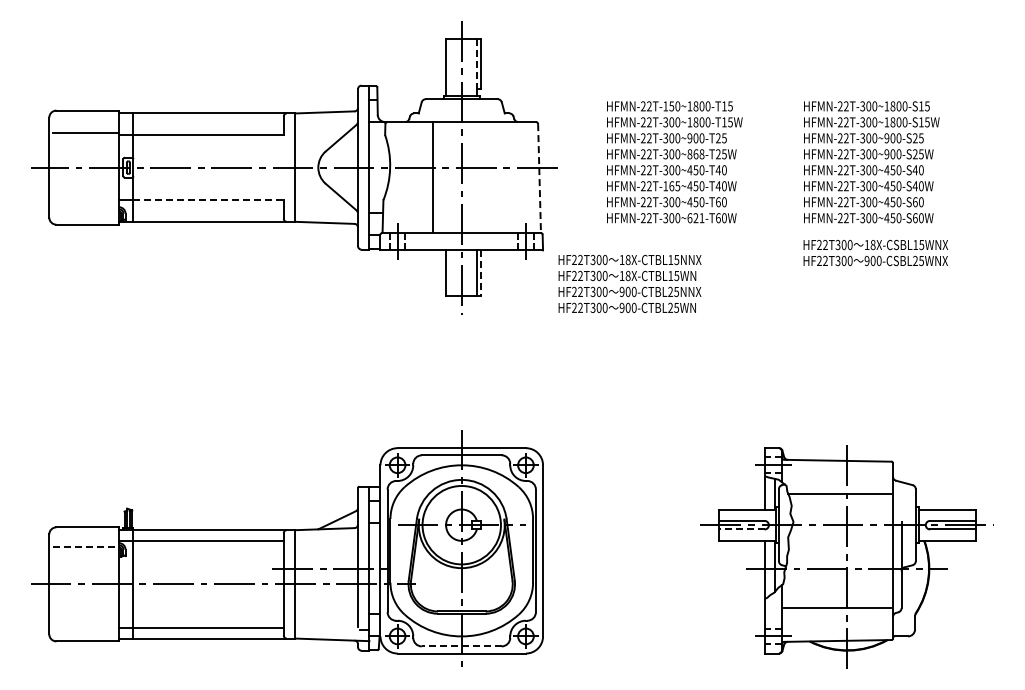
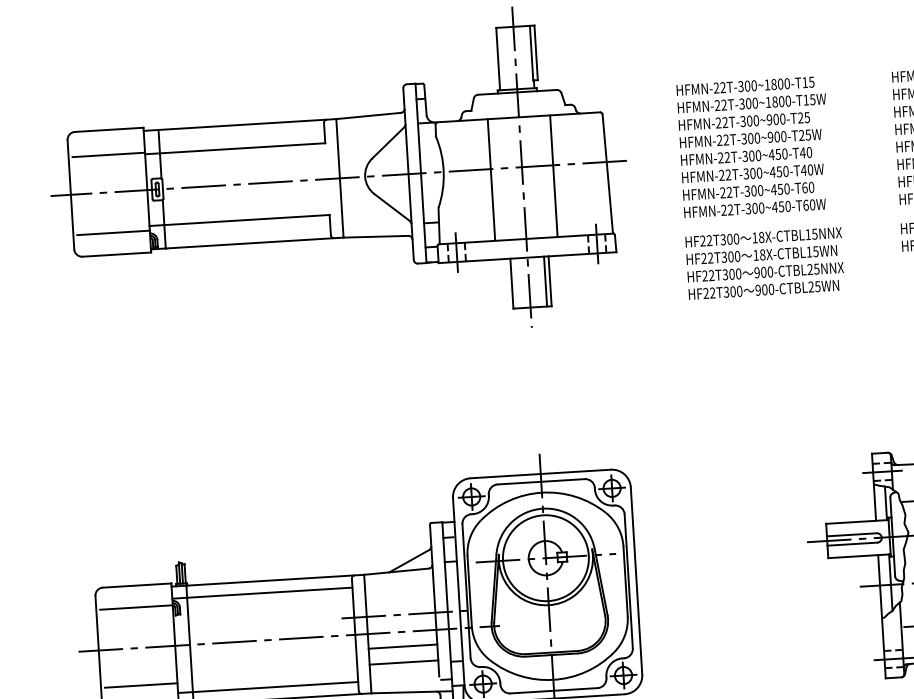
line: (476, 64) -> (531, 53), dashed -> solid
text: (668, 106) -> (743, 86), HFMN-22T-150~1800-T15 -> HFMN-22T-300~1800-T15
text: (695, 154) -> (776, 137), HFMN-22T-300~868-T25W -> HFMN-22T-300~900-T25W
line: (490, 177) -> (554, 176), added
line: (539, 178) -> (607, 173), dashed -> solid
text: (671, 186) -> (752, 173), HFMN-22T-165~450-T40W -> HFMN-22T-300~450-T40W
line: (208, 200) -> (247, 220), dashed -> solid
line: (85, 204) -> (112, 232), added
text: (695, 218) -> (781, 207), HFMN-22T-300~621-T60W -> HFMN-22T-300~450-T60W
line: (481, 273) -> (550, 281), dashed -> solid
text: (629, 283) -> (764, 263), moved
line: (741, 529) -> (852, 544), dashed -> solid
line: (86, 547) -> (137, 607), dashed -> solid
line: (326, 597) -> (402, 646), added
line: (326, 612) -> (403, 662), added
line: (85, 618) -> (140, 685), added
line: (461, 646) -> (553, 690), dashed -> solid

